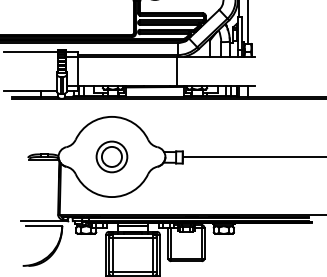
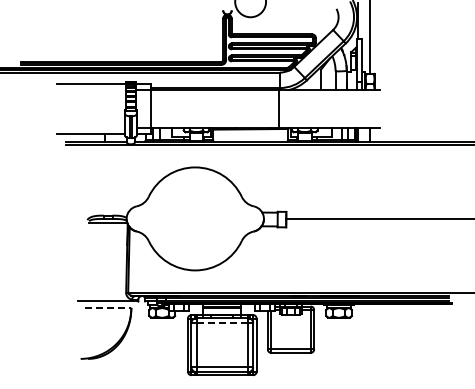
part: (111, 156) -> (194, 218), removed
line: (44, 226) -> (108, 308), solid -> dashed
line: (133, 238) -> (222, 323), solid -> dashed

